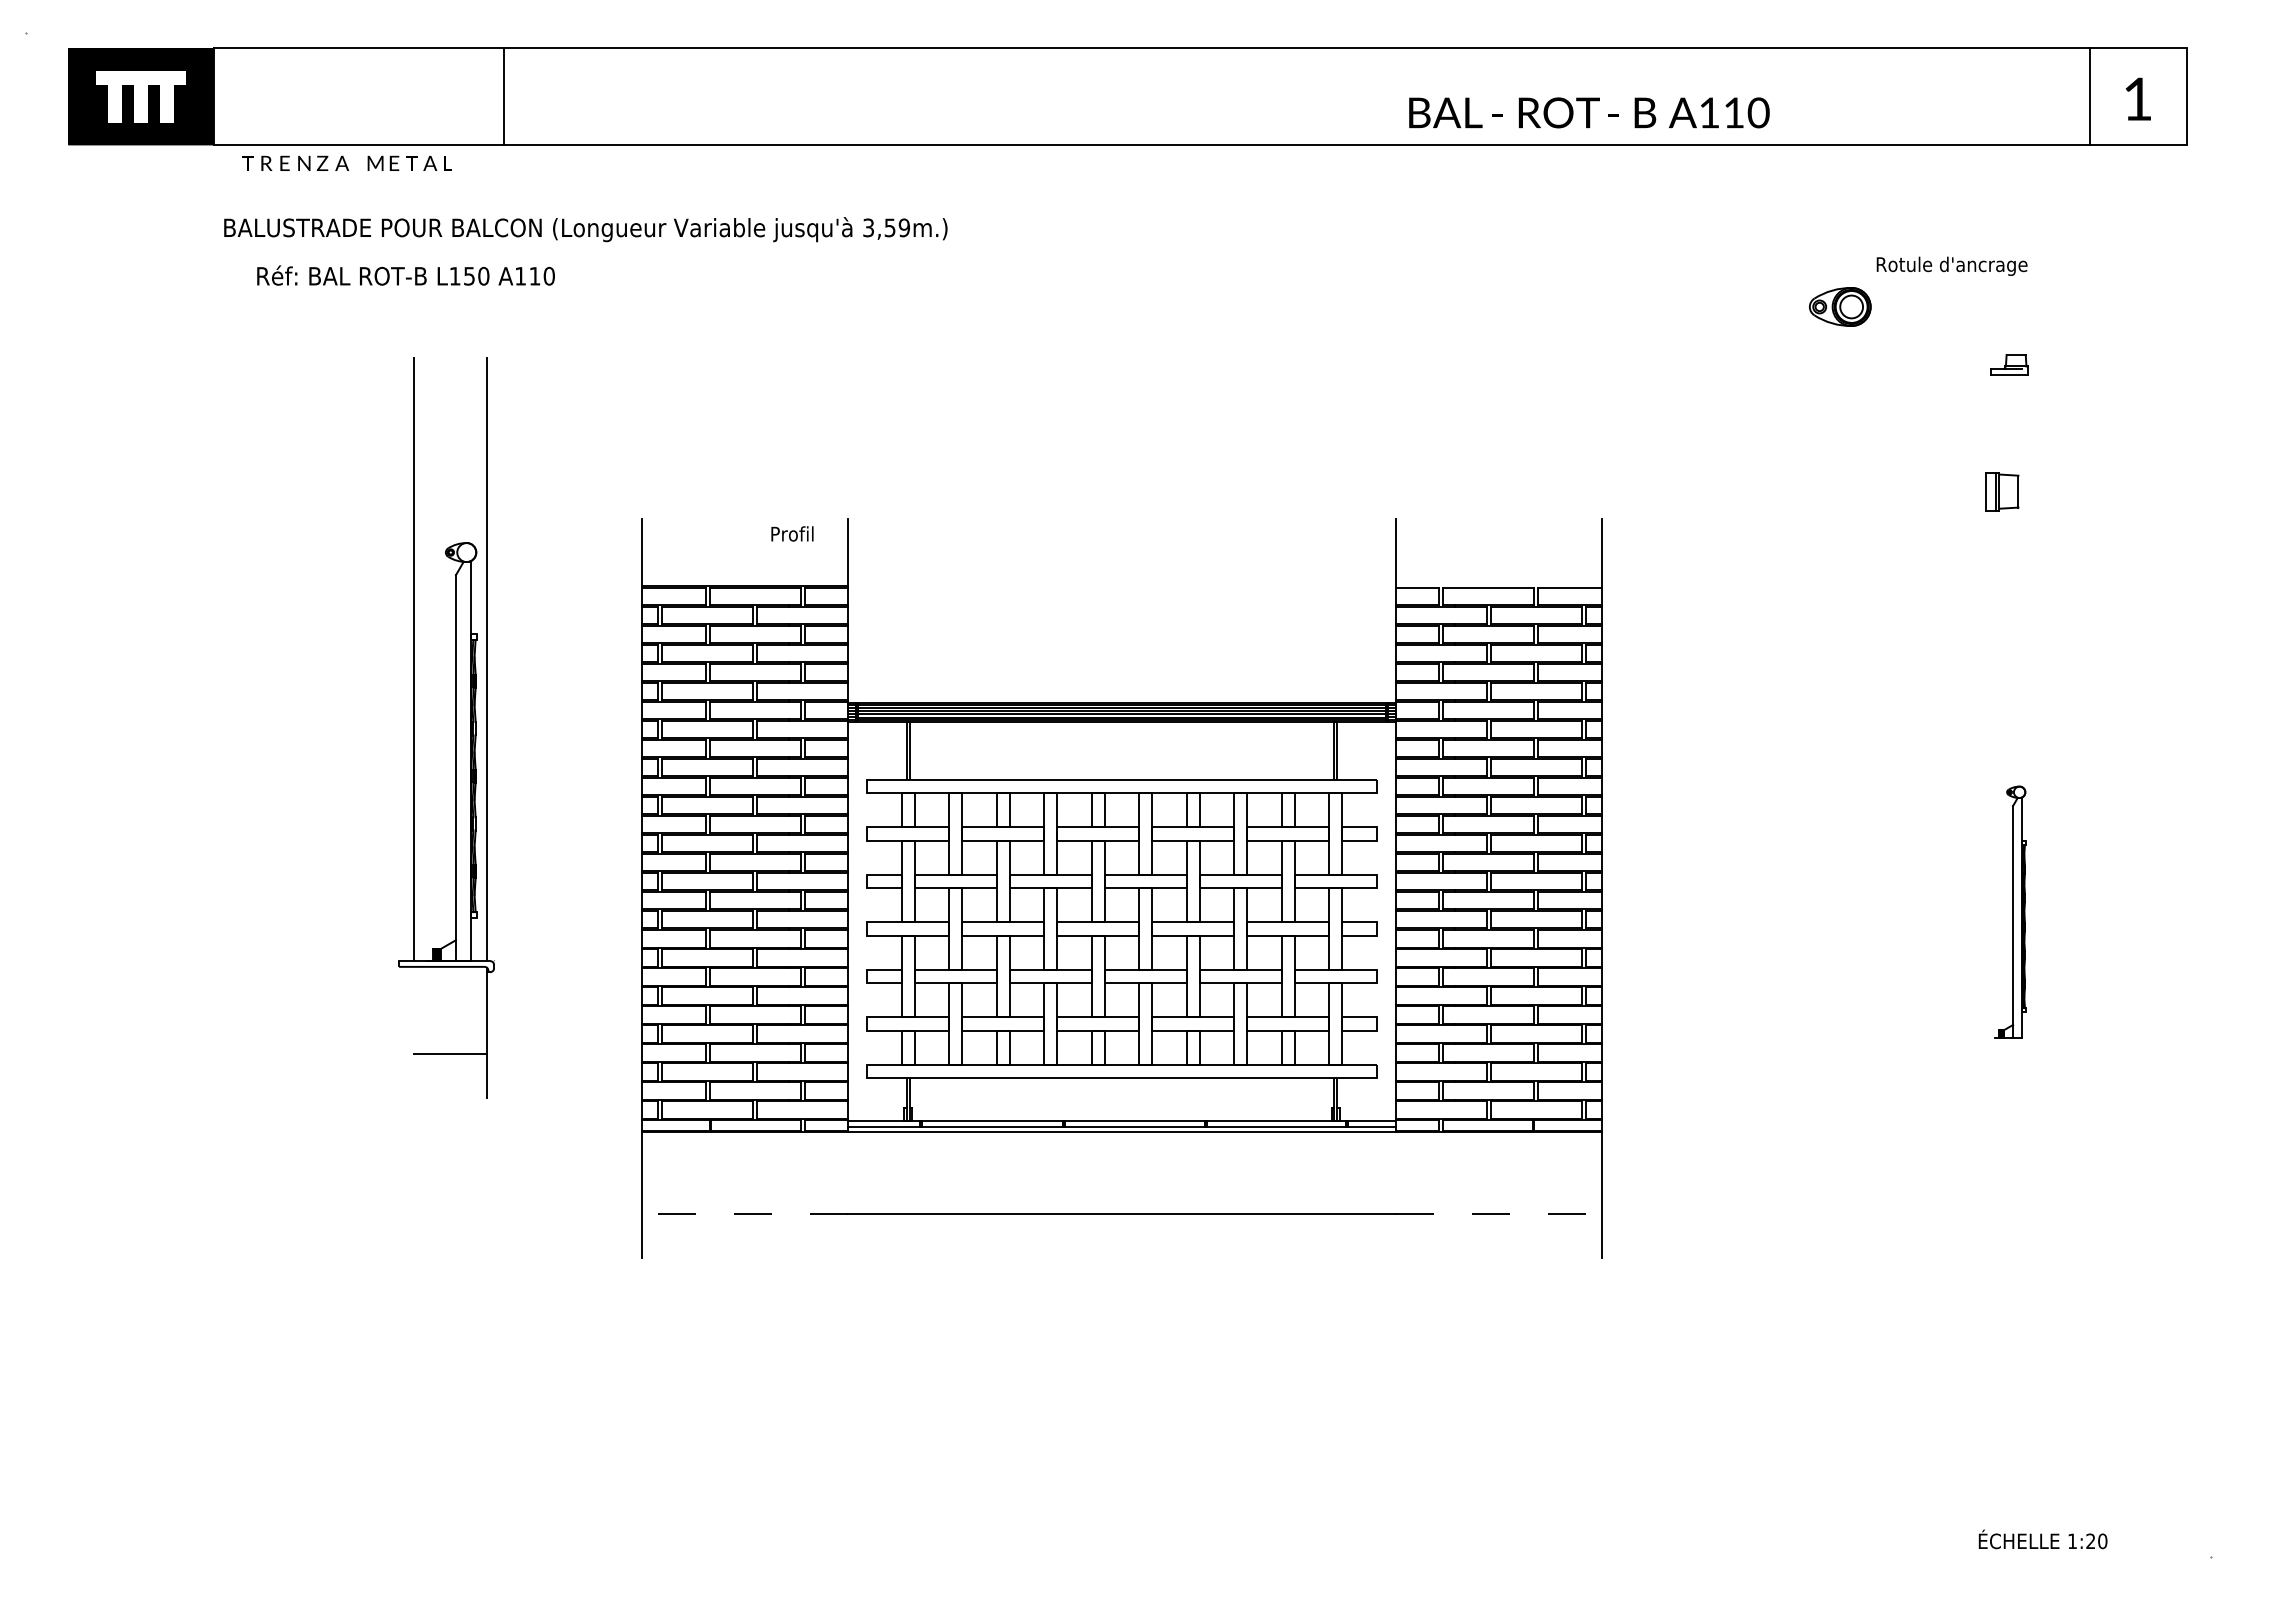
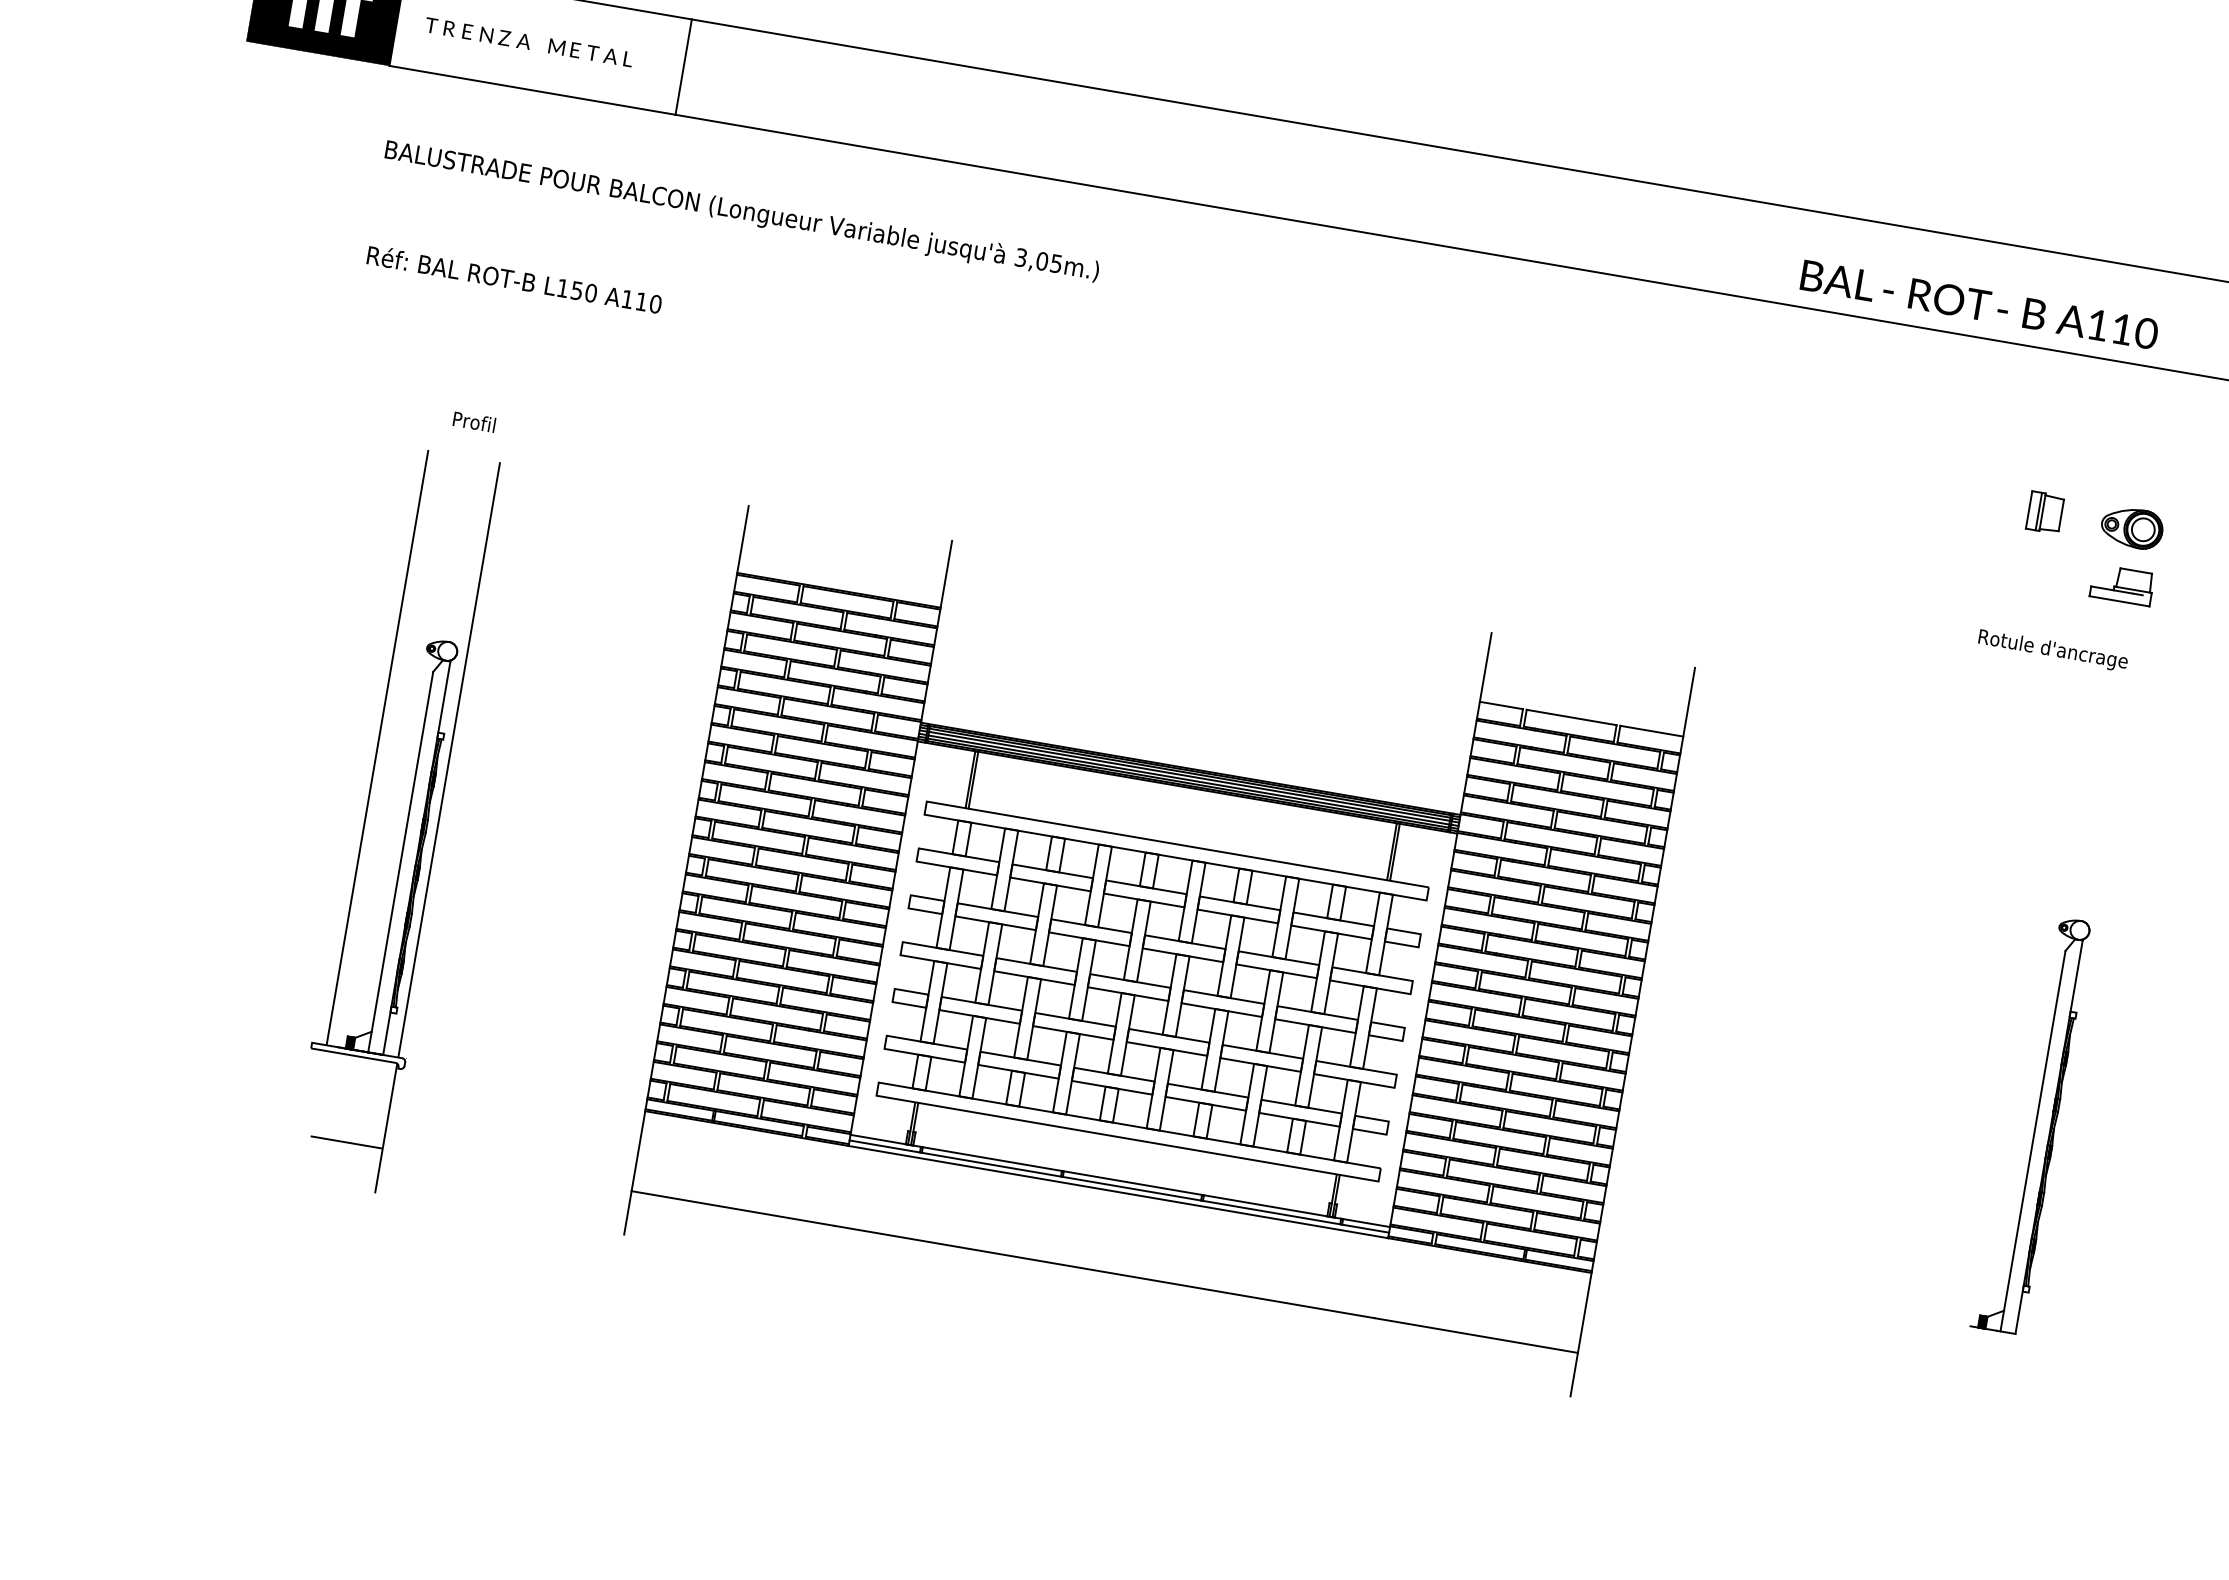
text: (1589, 112) -> (1979, 304), moved
text: (346, 162) -> (528, 41), moved
text: (896, 227) -> (1048, 262), 3,59m.) -> 3,05m.)
text: (1951, 265) -> (2052, 649), moved
text: (405, 275) -> (514, 279), moved
part: (1840, 306) -> (2132, 527), moved
part: (2009, 364) -> (2122, 584), size x1.67
part: (2002, 491) -> (2045, 512), moved
text: (792, 533) -> (474, 421), moved
part: (455, 727) -> (407, 821), moved
part: (2010, 911) -> (2031, 1123), size x1.67
line: (744, 1213) -> (732, 1208), dashed -> solid
line: (1499, 1213) -> (1476, 1335), dashed -> solid

